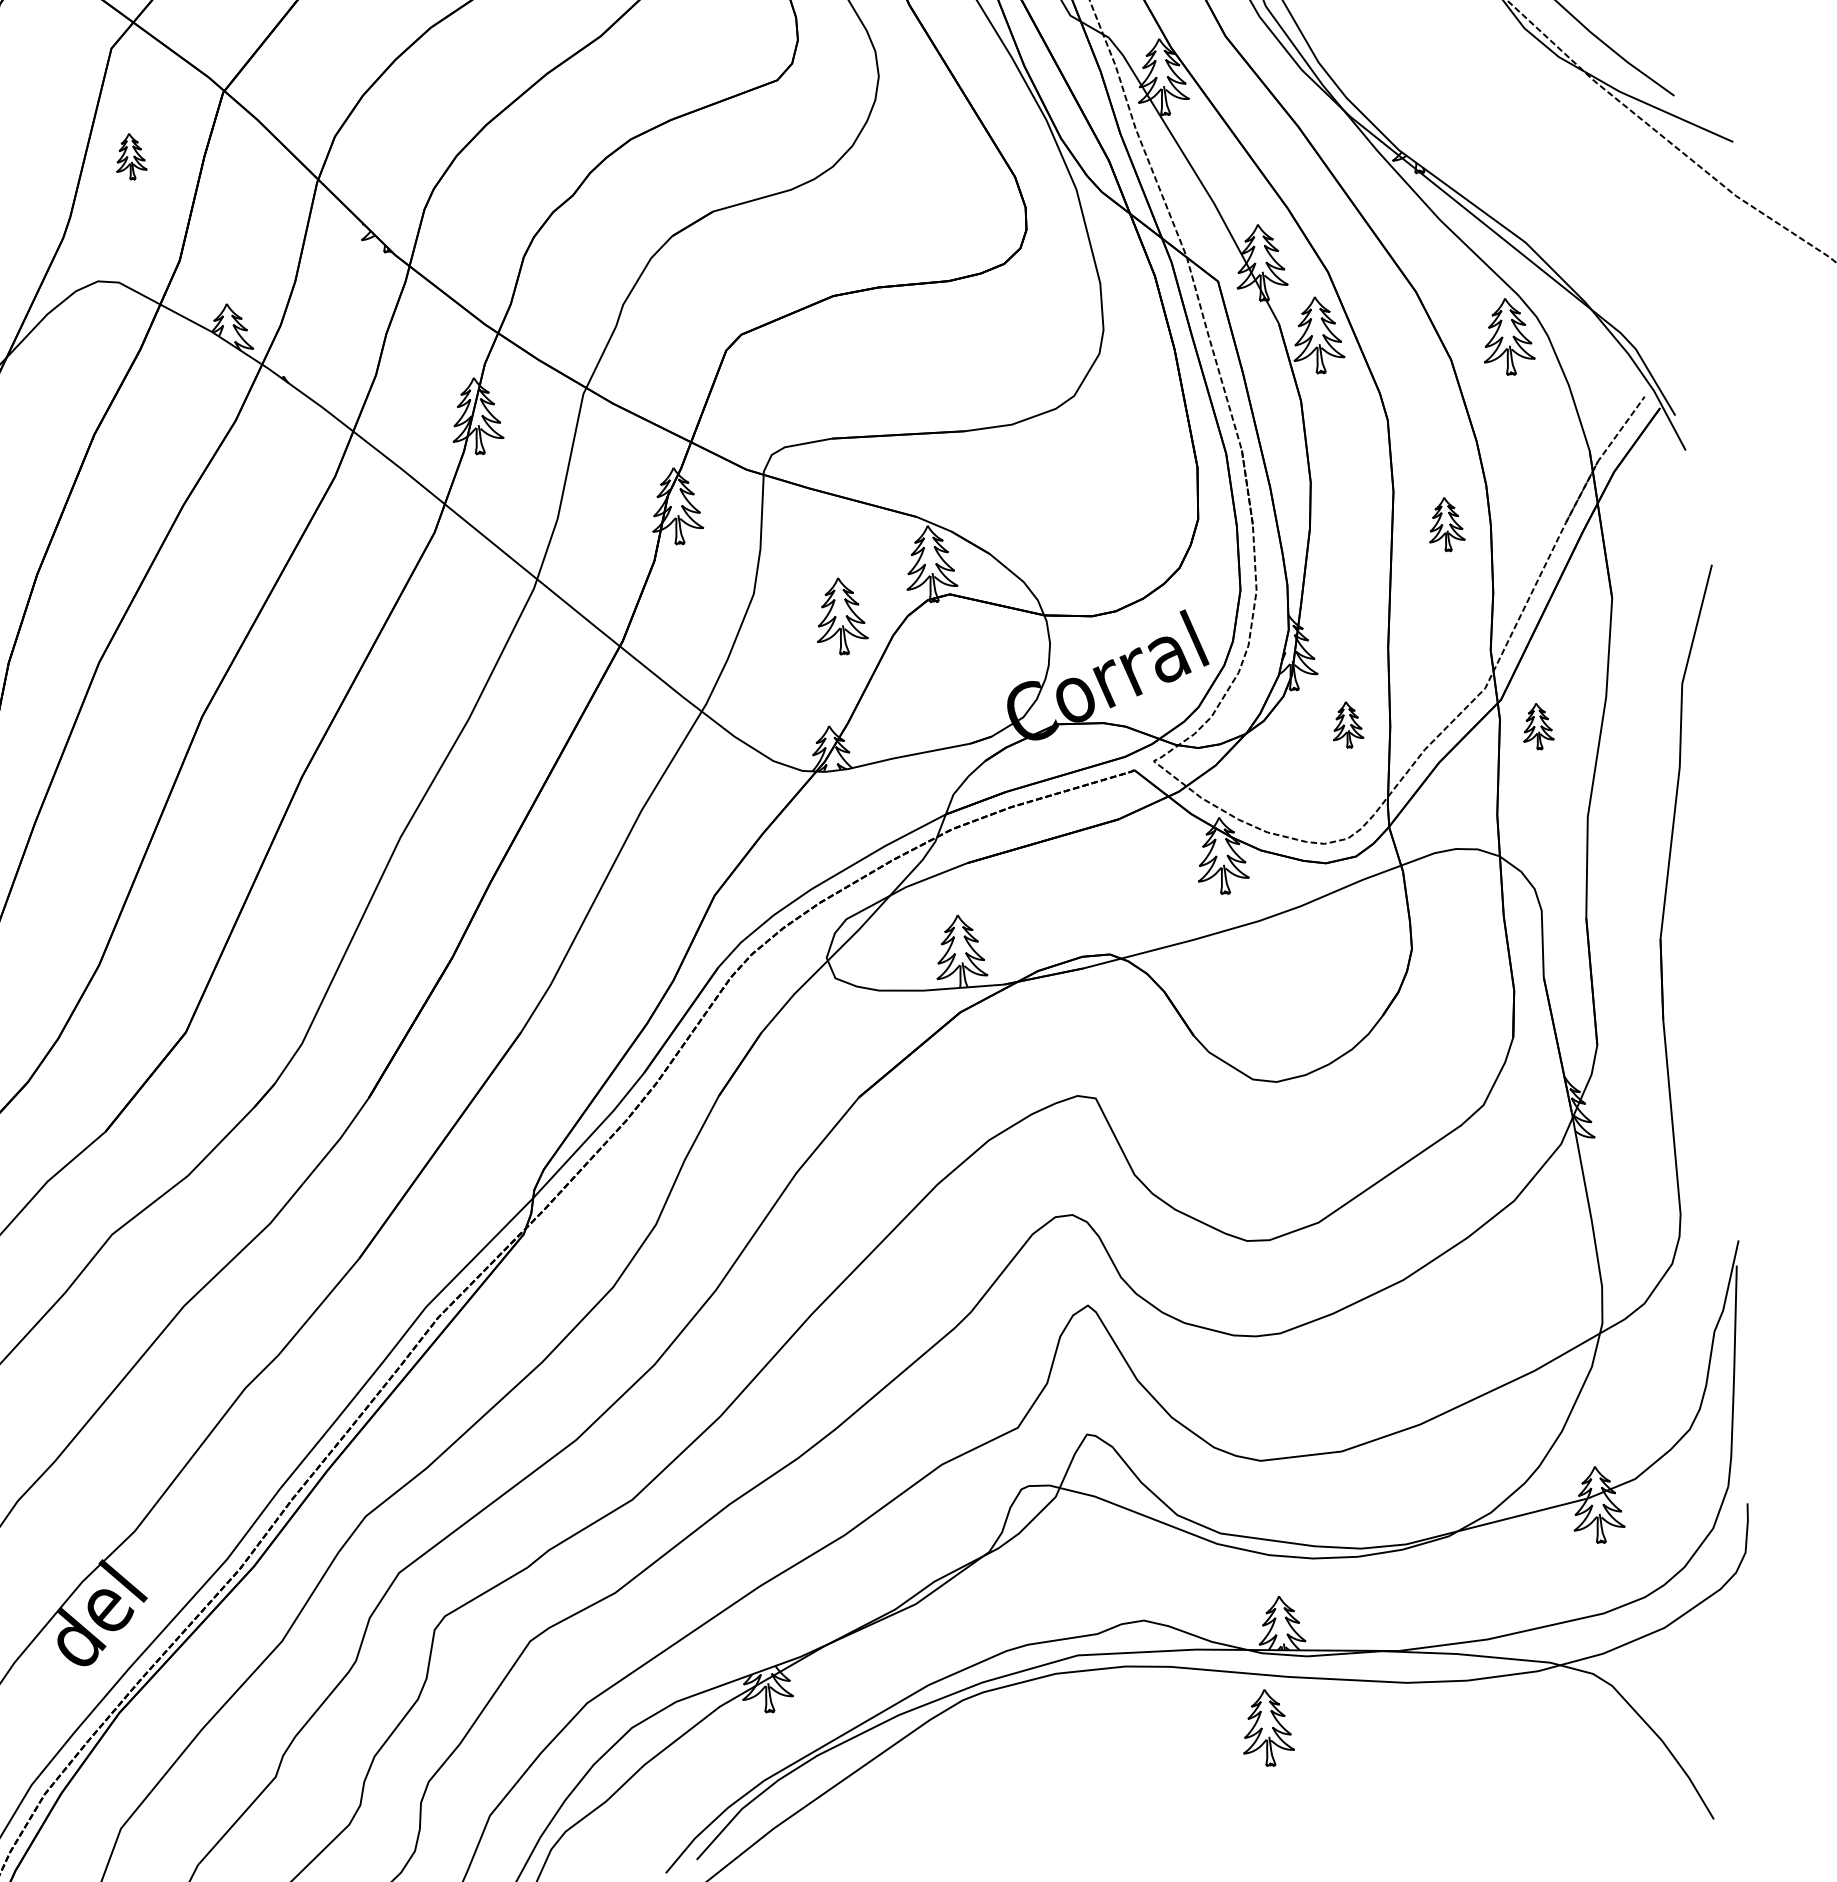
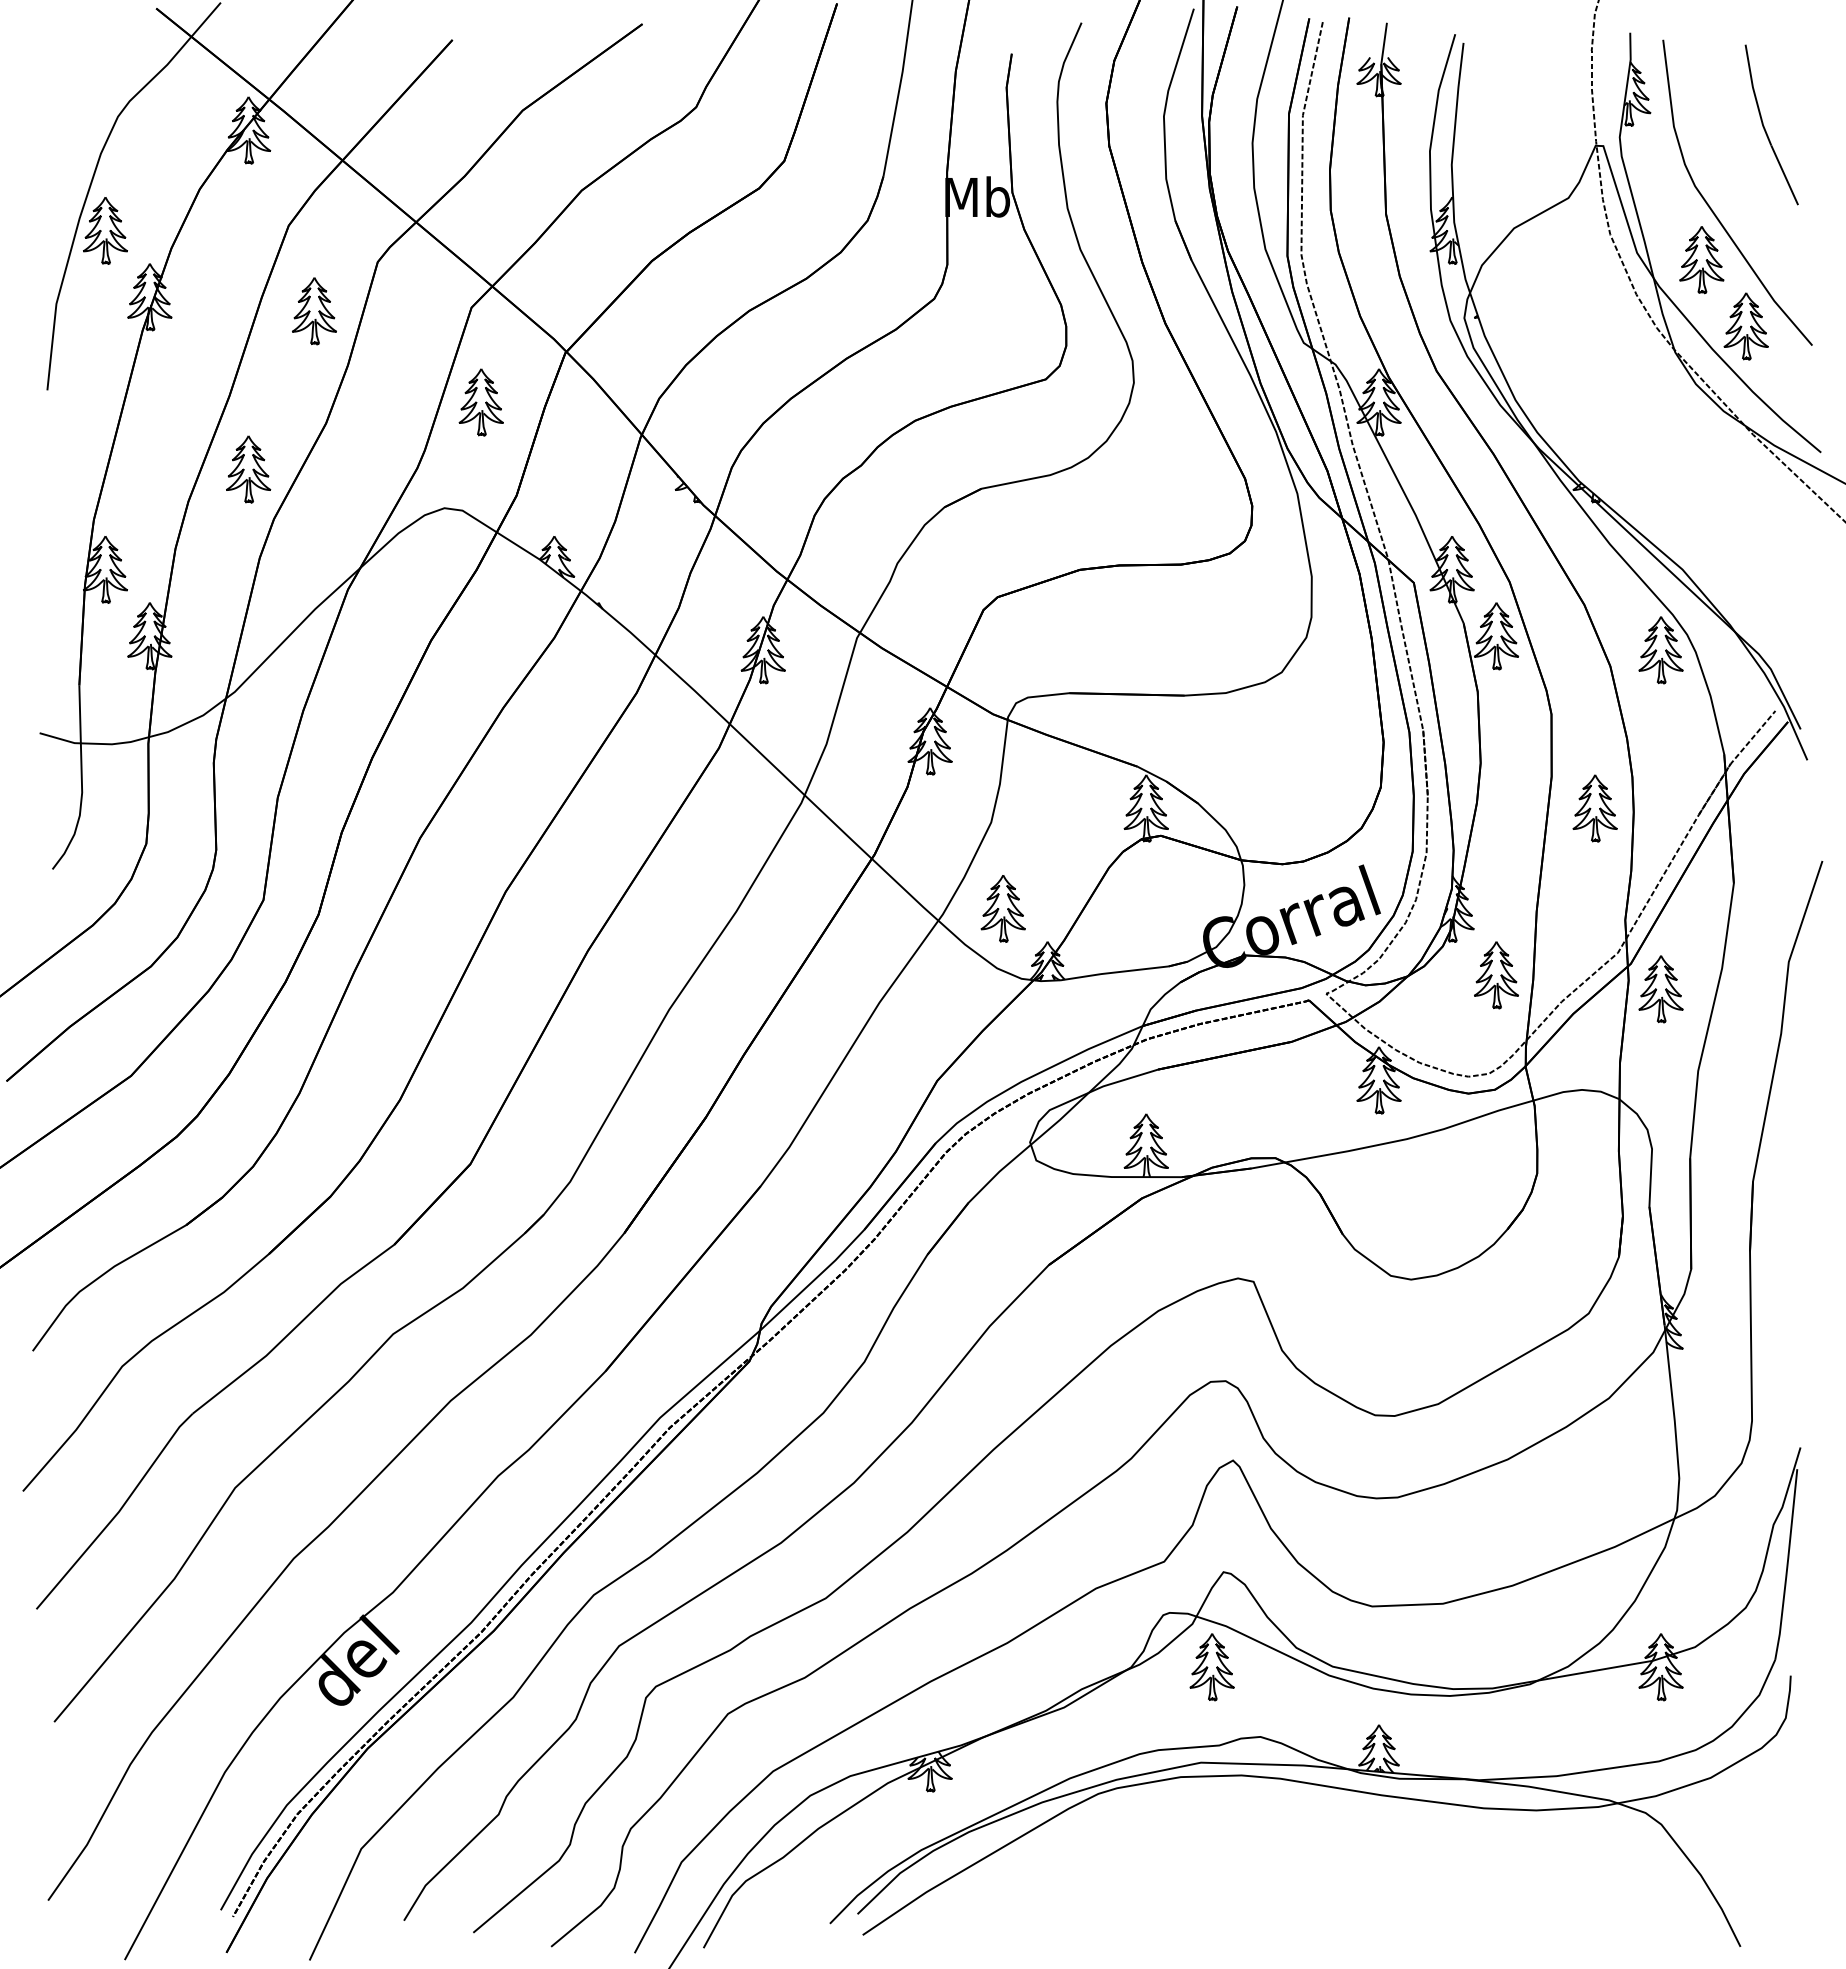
part: (130, 156) -> (480, 402), size x1.67
part: (1445, 524) -> (1594, 808), size x1.43
part: (840, 616) -> (1002, 908), moved
part: (1347, 725) -> (1496, 975), size x1.67
part: (1537, 726) -> (1660, 989), size x1.67
part: (1266, 1728) -> (1211, 1667), moved

